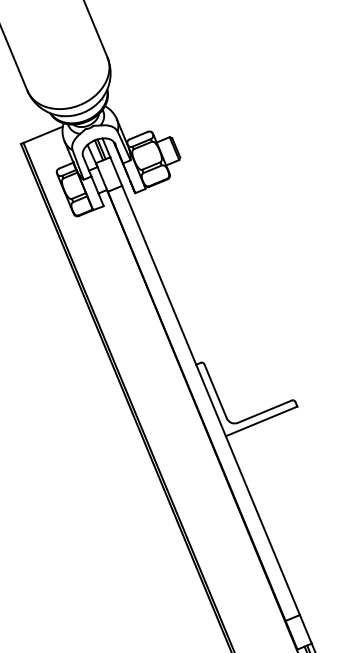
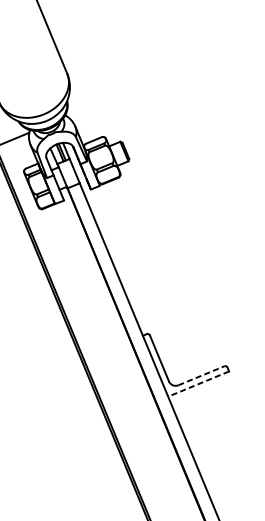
line: (265, 411) -> (201, 375), solid -> dashed
line: (261, 421) -> (198, 384), solid -> dashed

